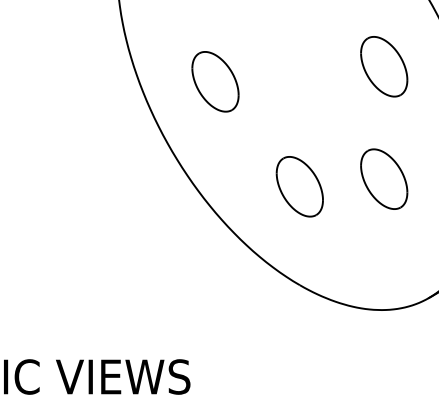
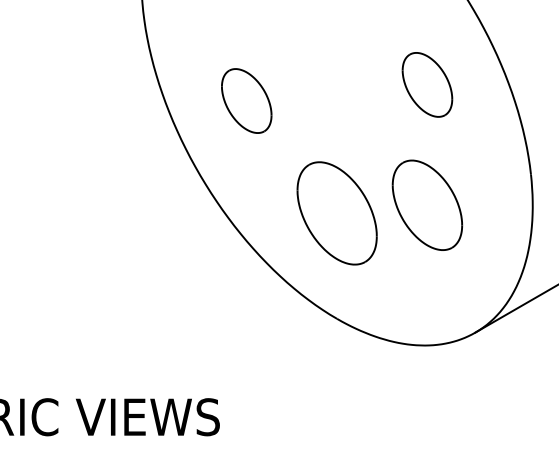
part: (384, 179) -> (427, 205), size x1.4
part: (299, 186) -> (336, 213), size x1.6

